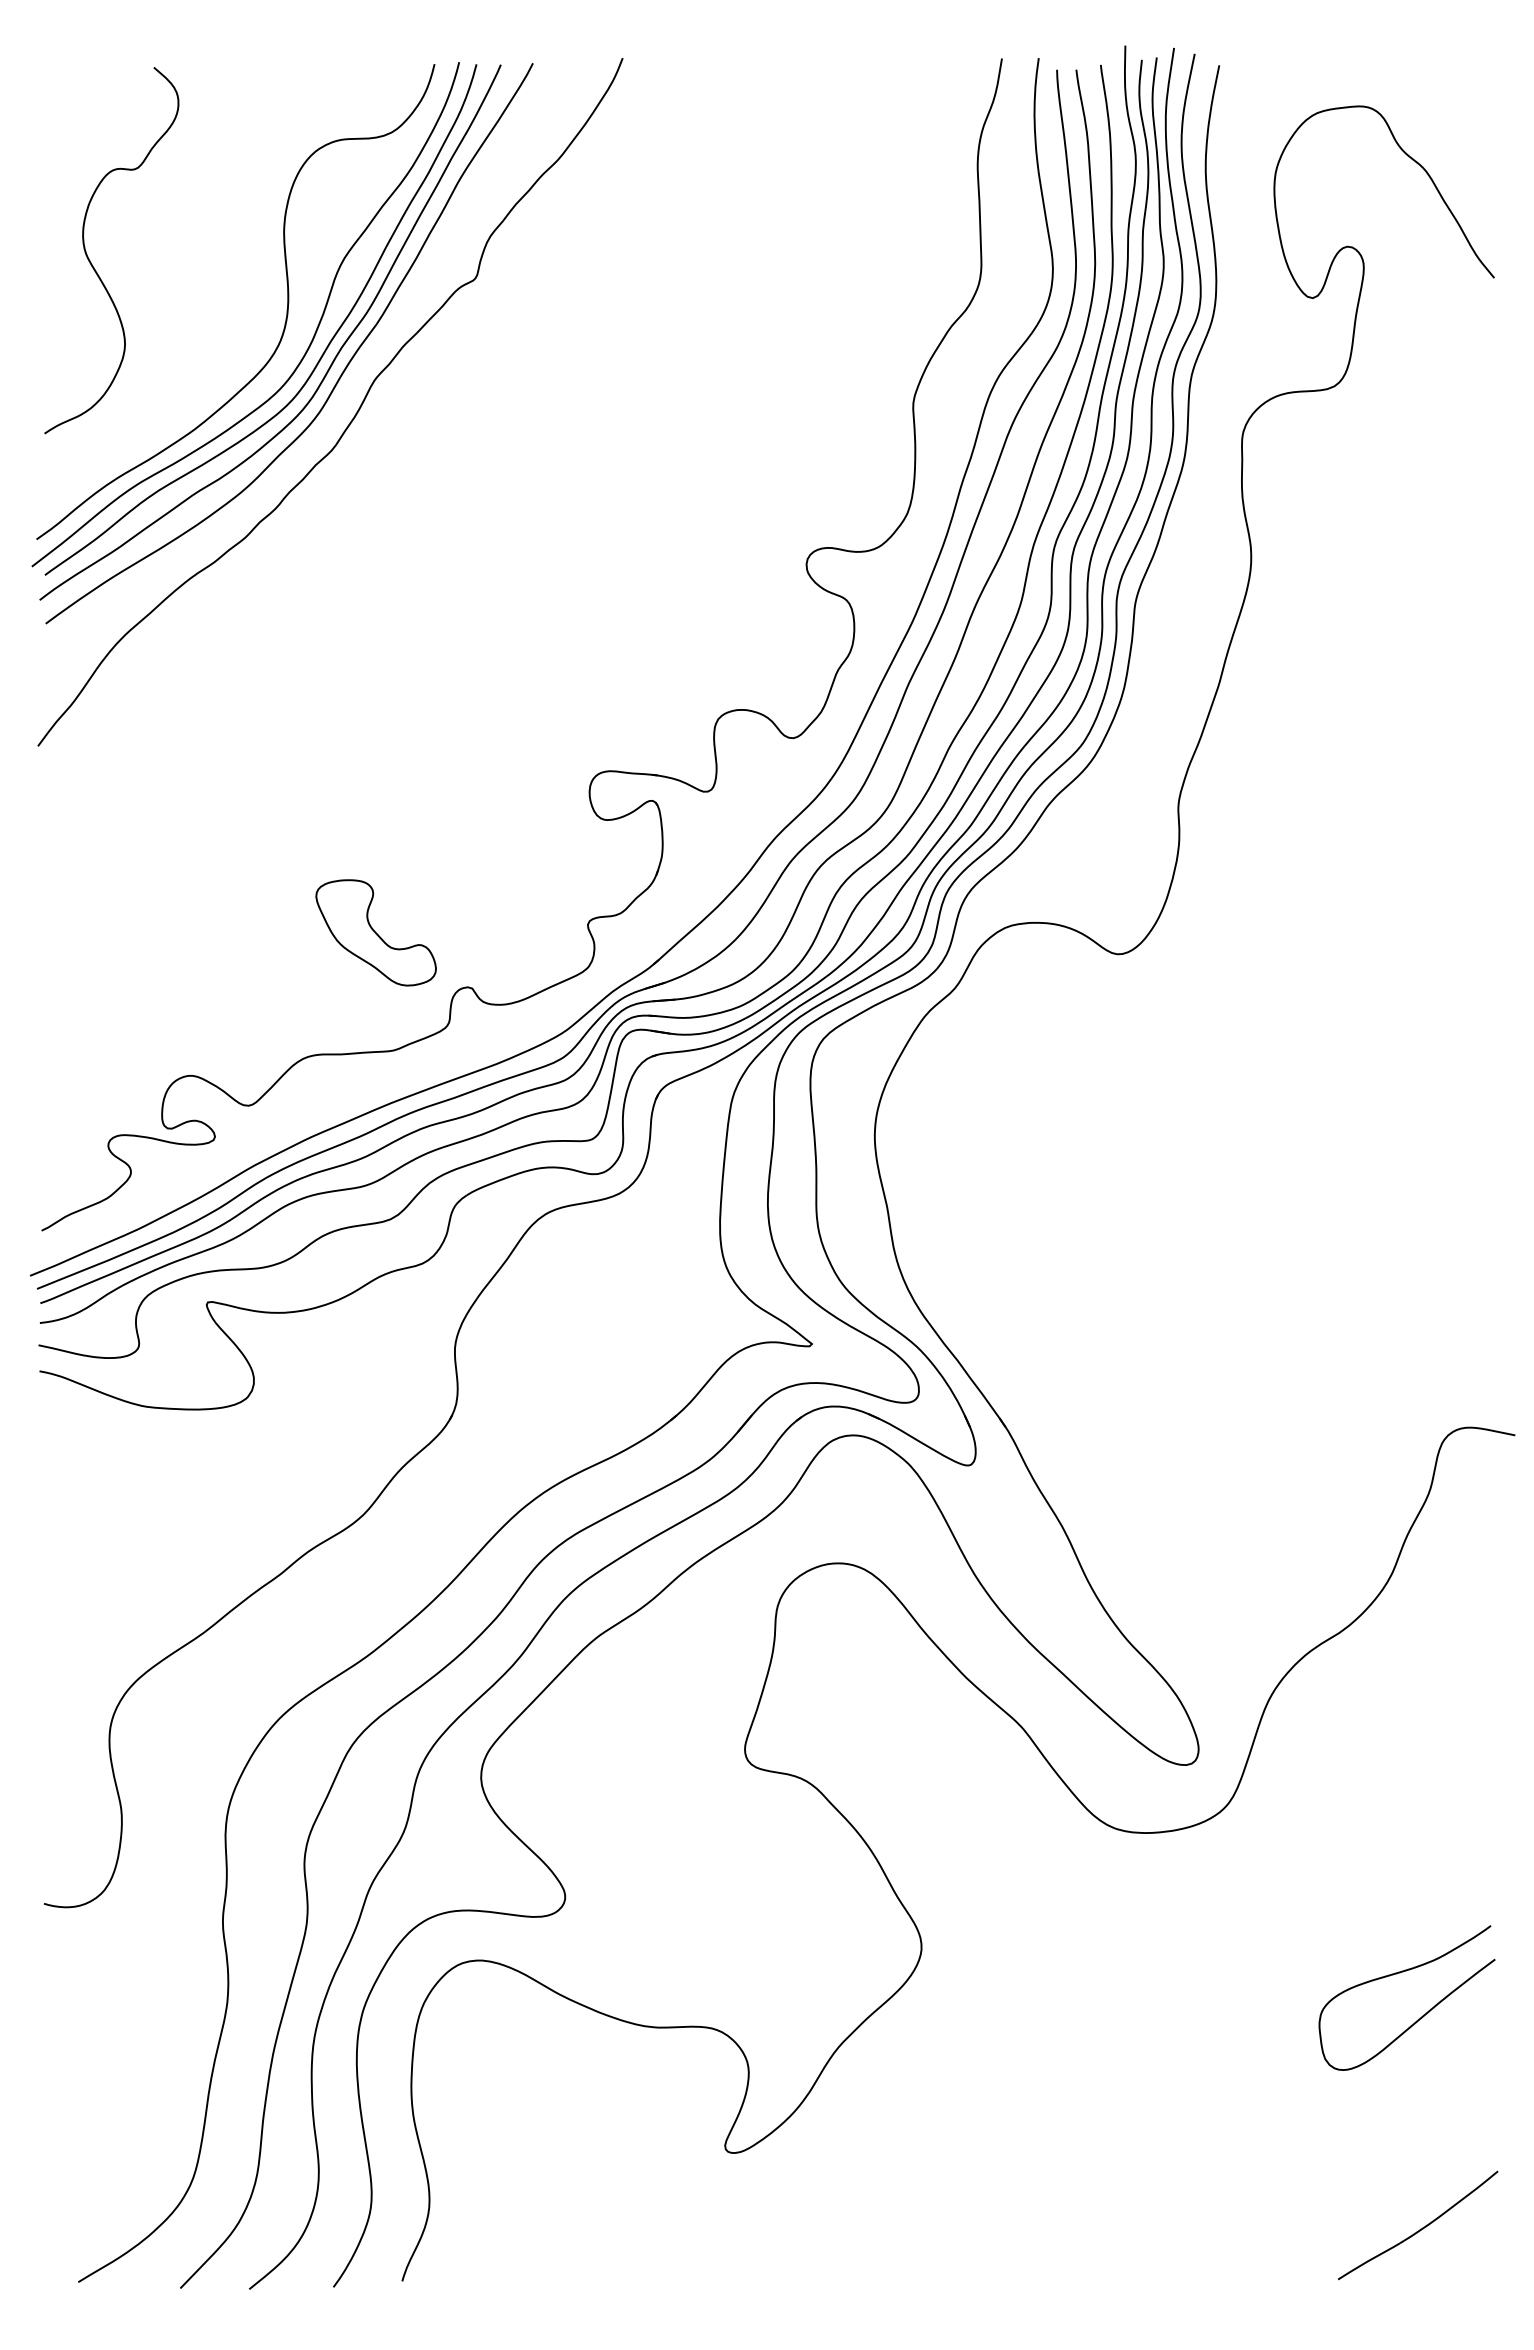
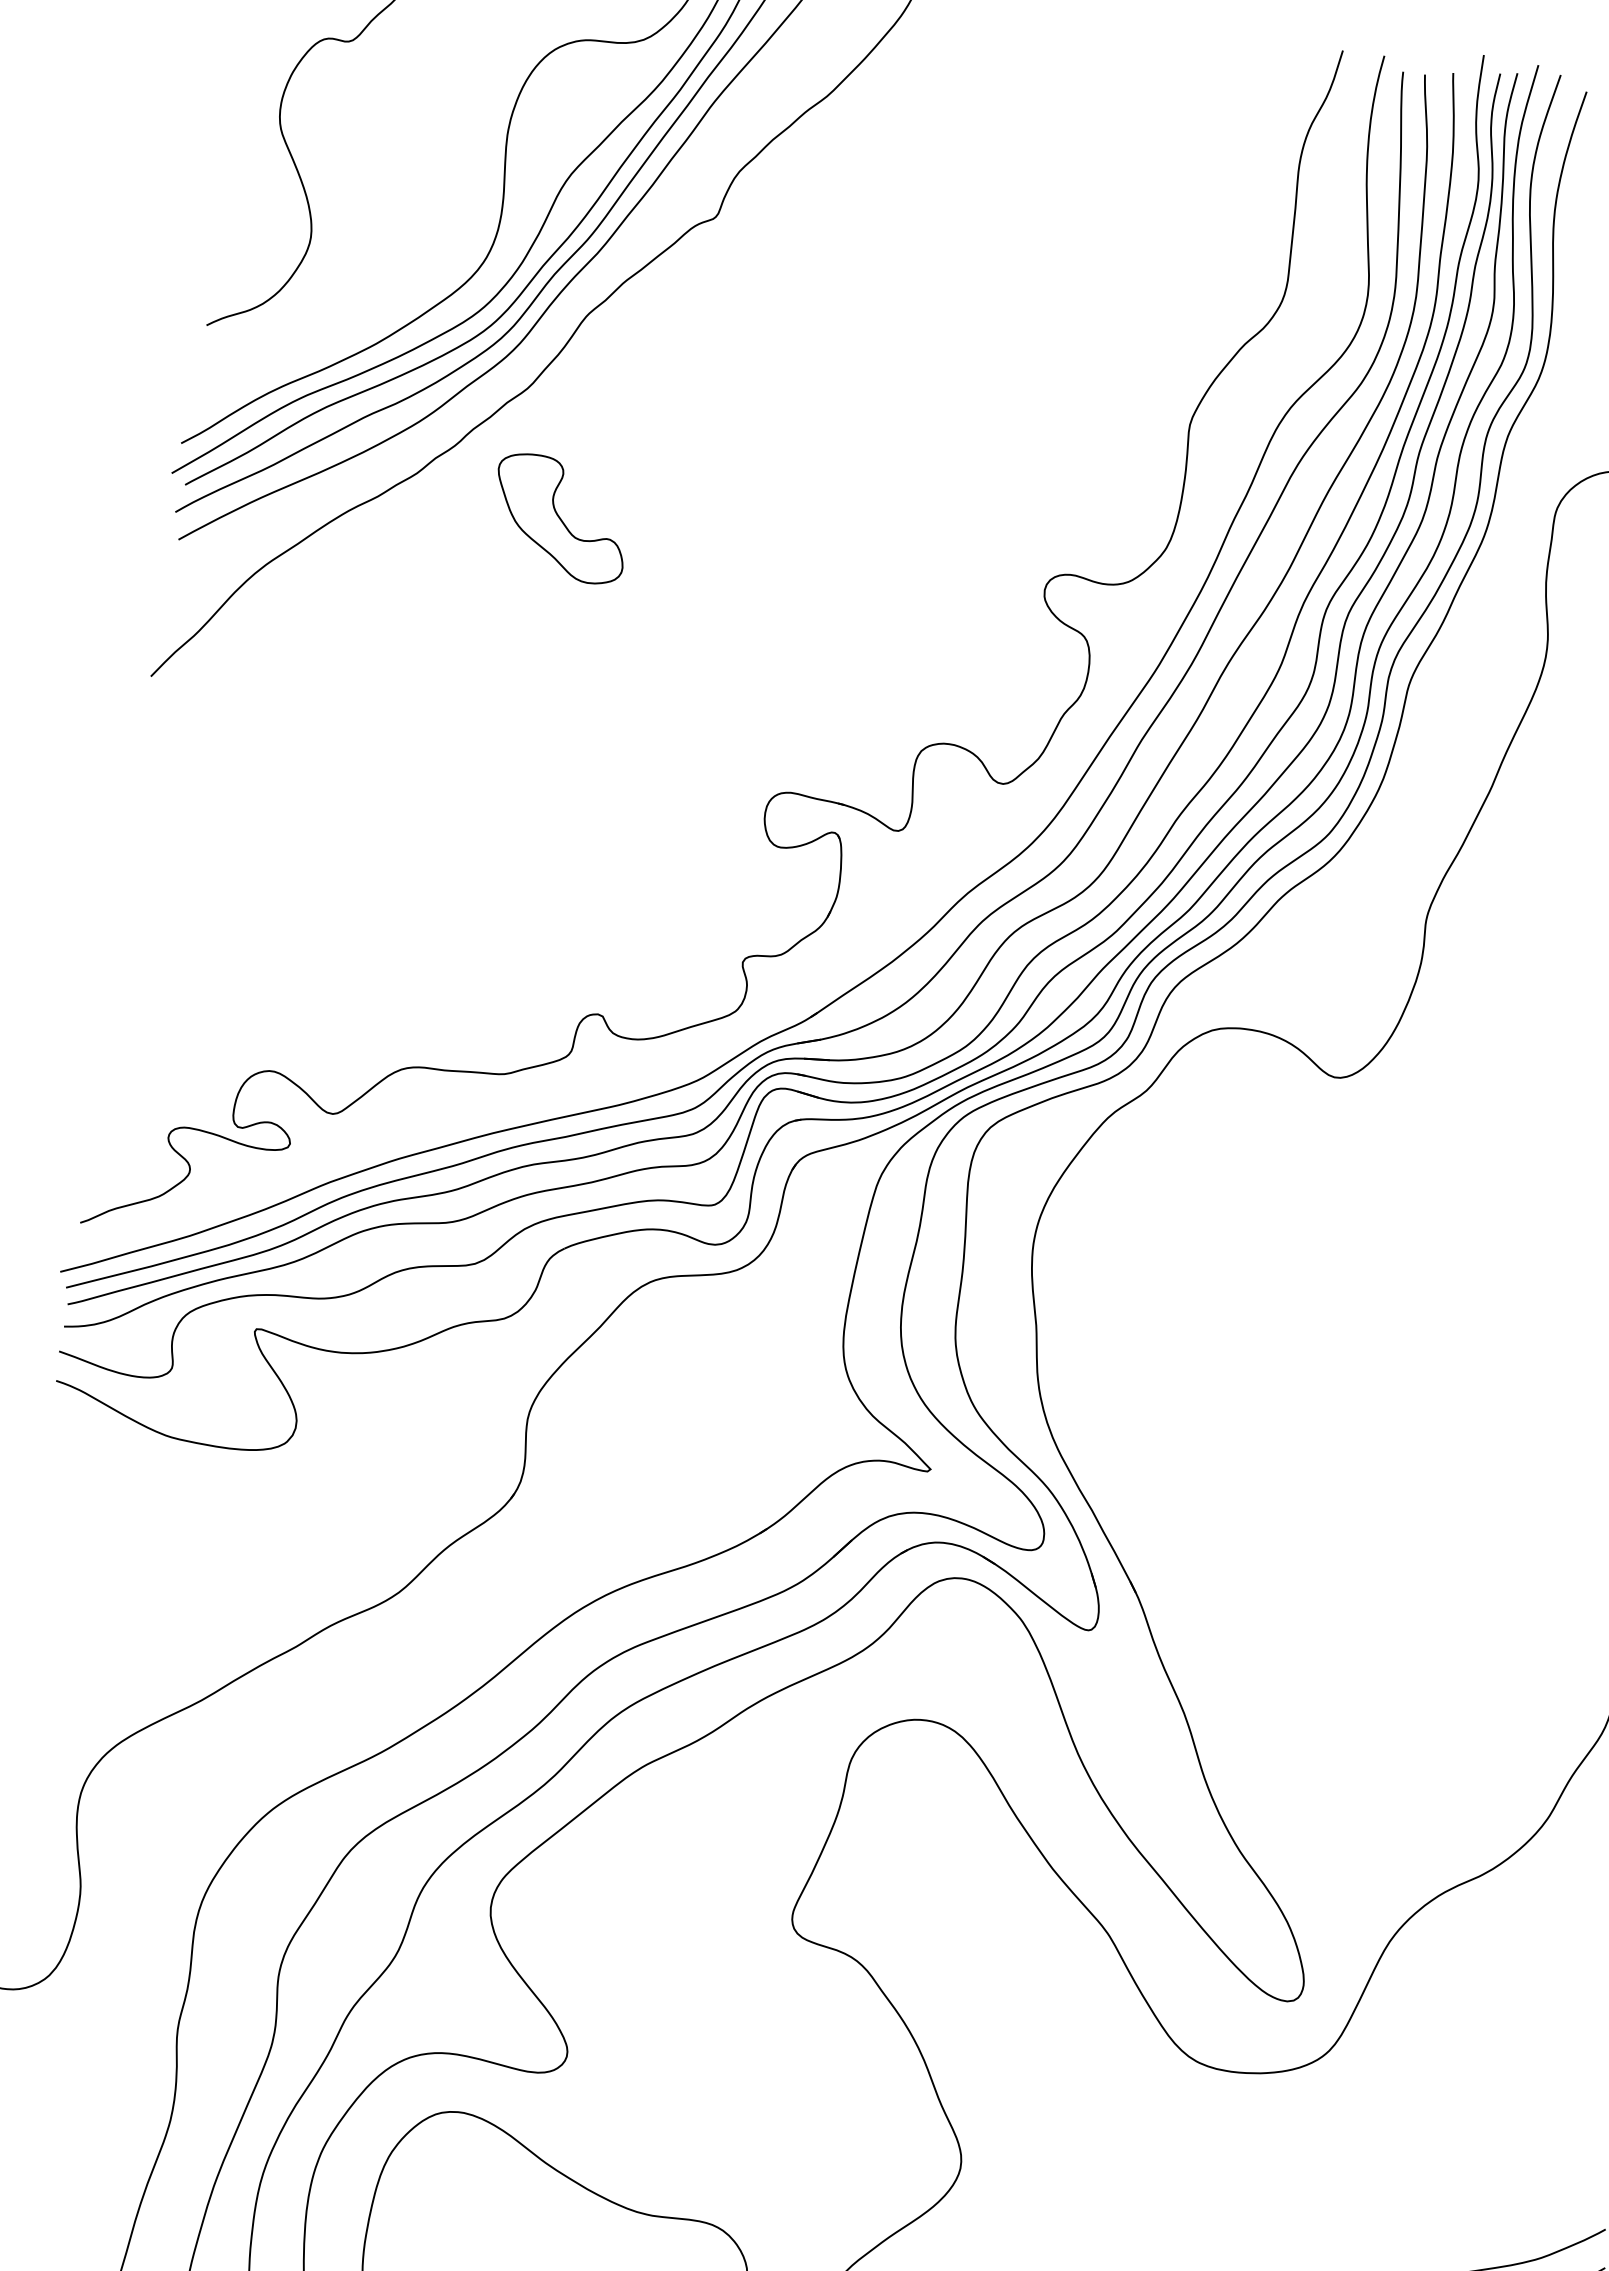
part: (375, 932) -> (559, 518), moved

